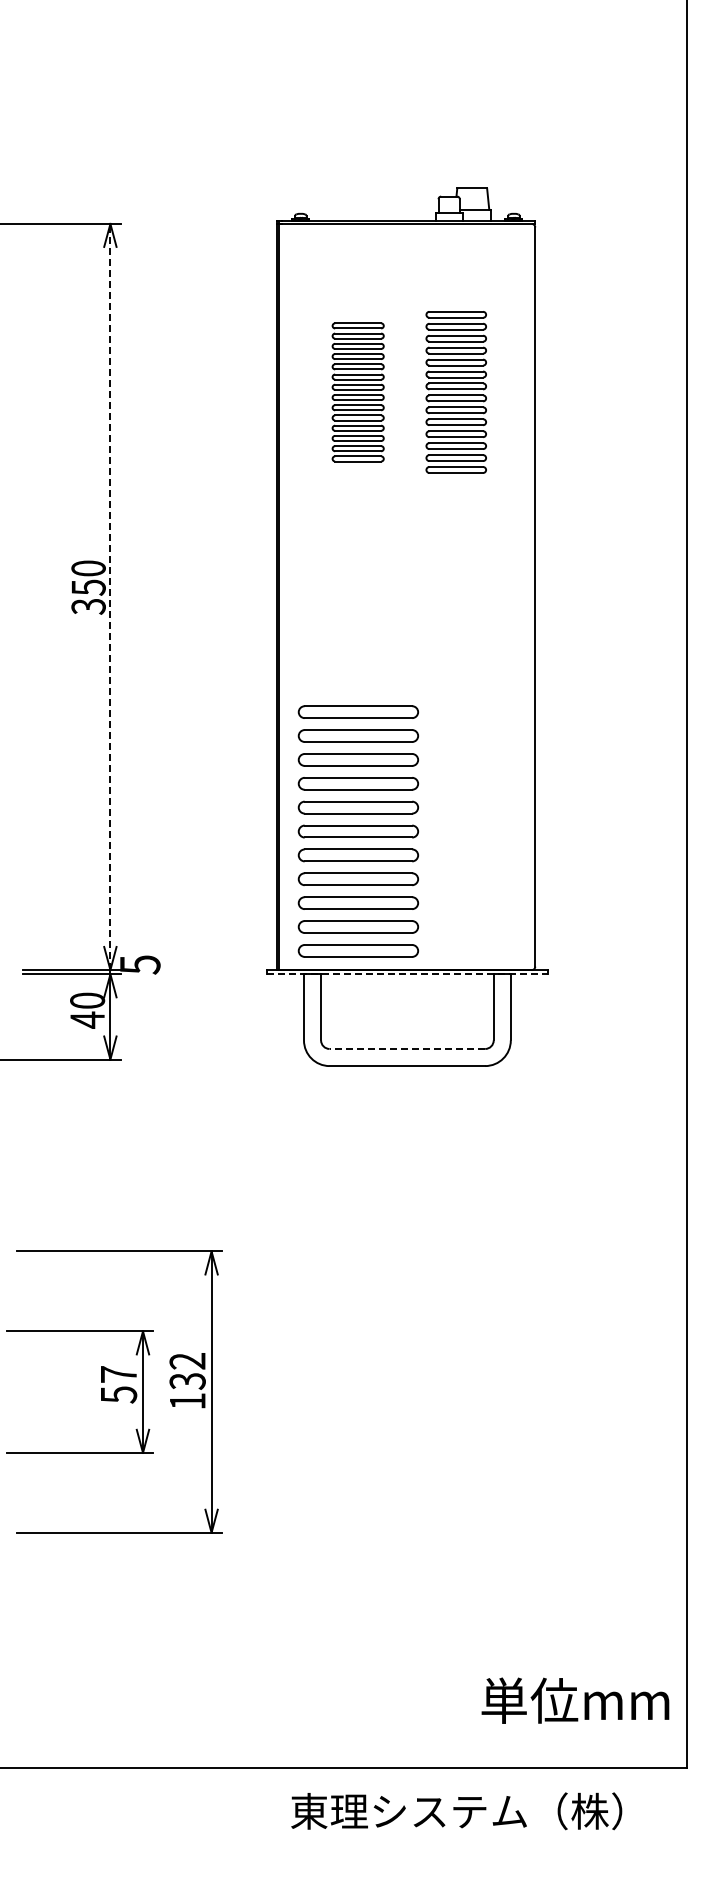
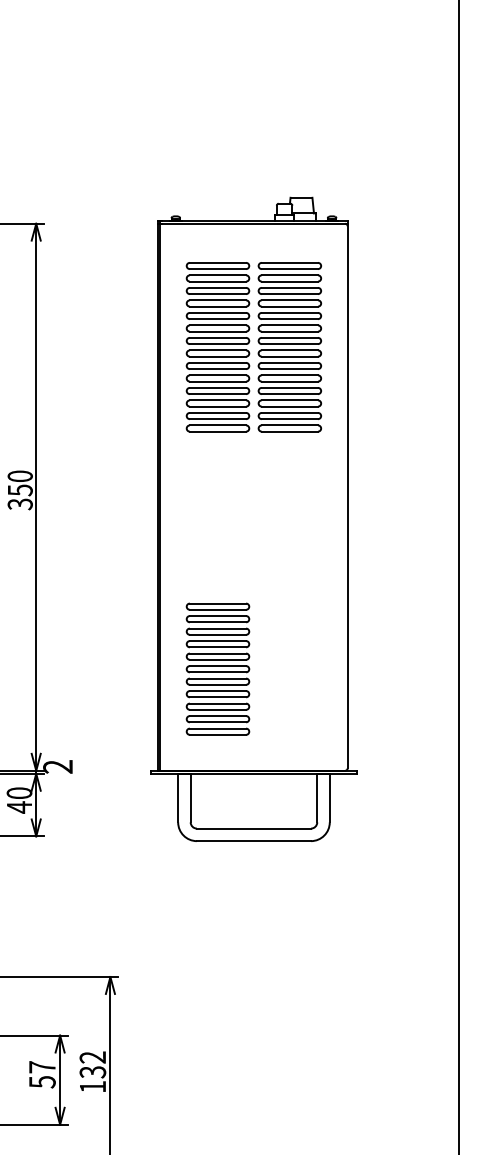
part: (357, 392) -> (217, 347), size x1.67
part: (455, 392) -> (289, 347), size x1.43
line: (110, 596) -> (36, 496), dashed -> solid
part: (357, 831) -> (217, 669), size x0.71
text: (139, 964) -> (57, 766), 5 -> 2
line: (407, 974) -> (254, 774), dashed -> solid
line: (407, 1048) -> (254, 828), dashed -> solid

